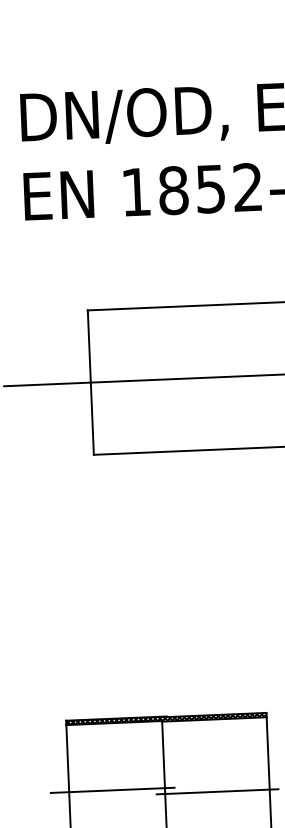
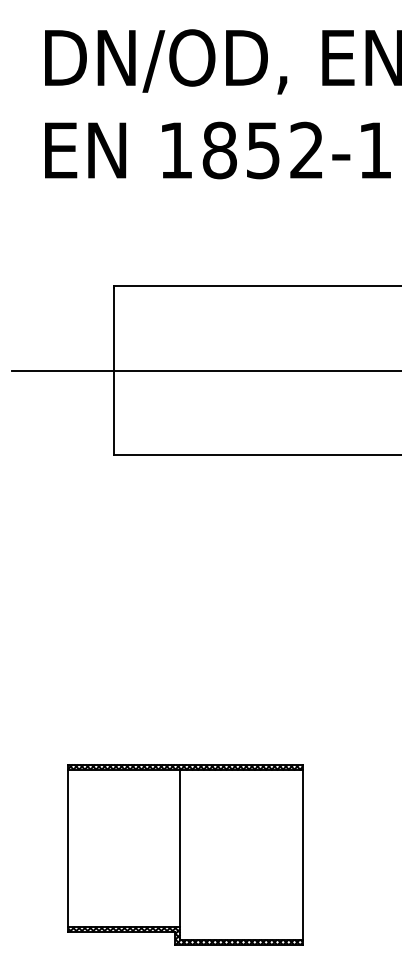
line: (112, 790) -> (118, 848), removed
line: (217, 792) -> (241, 855), removed

